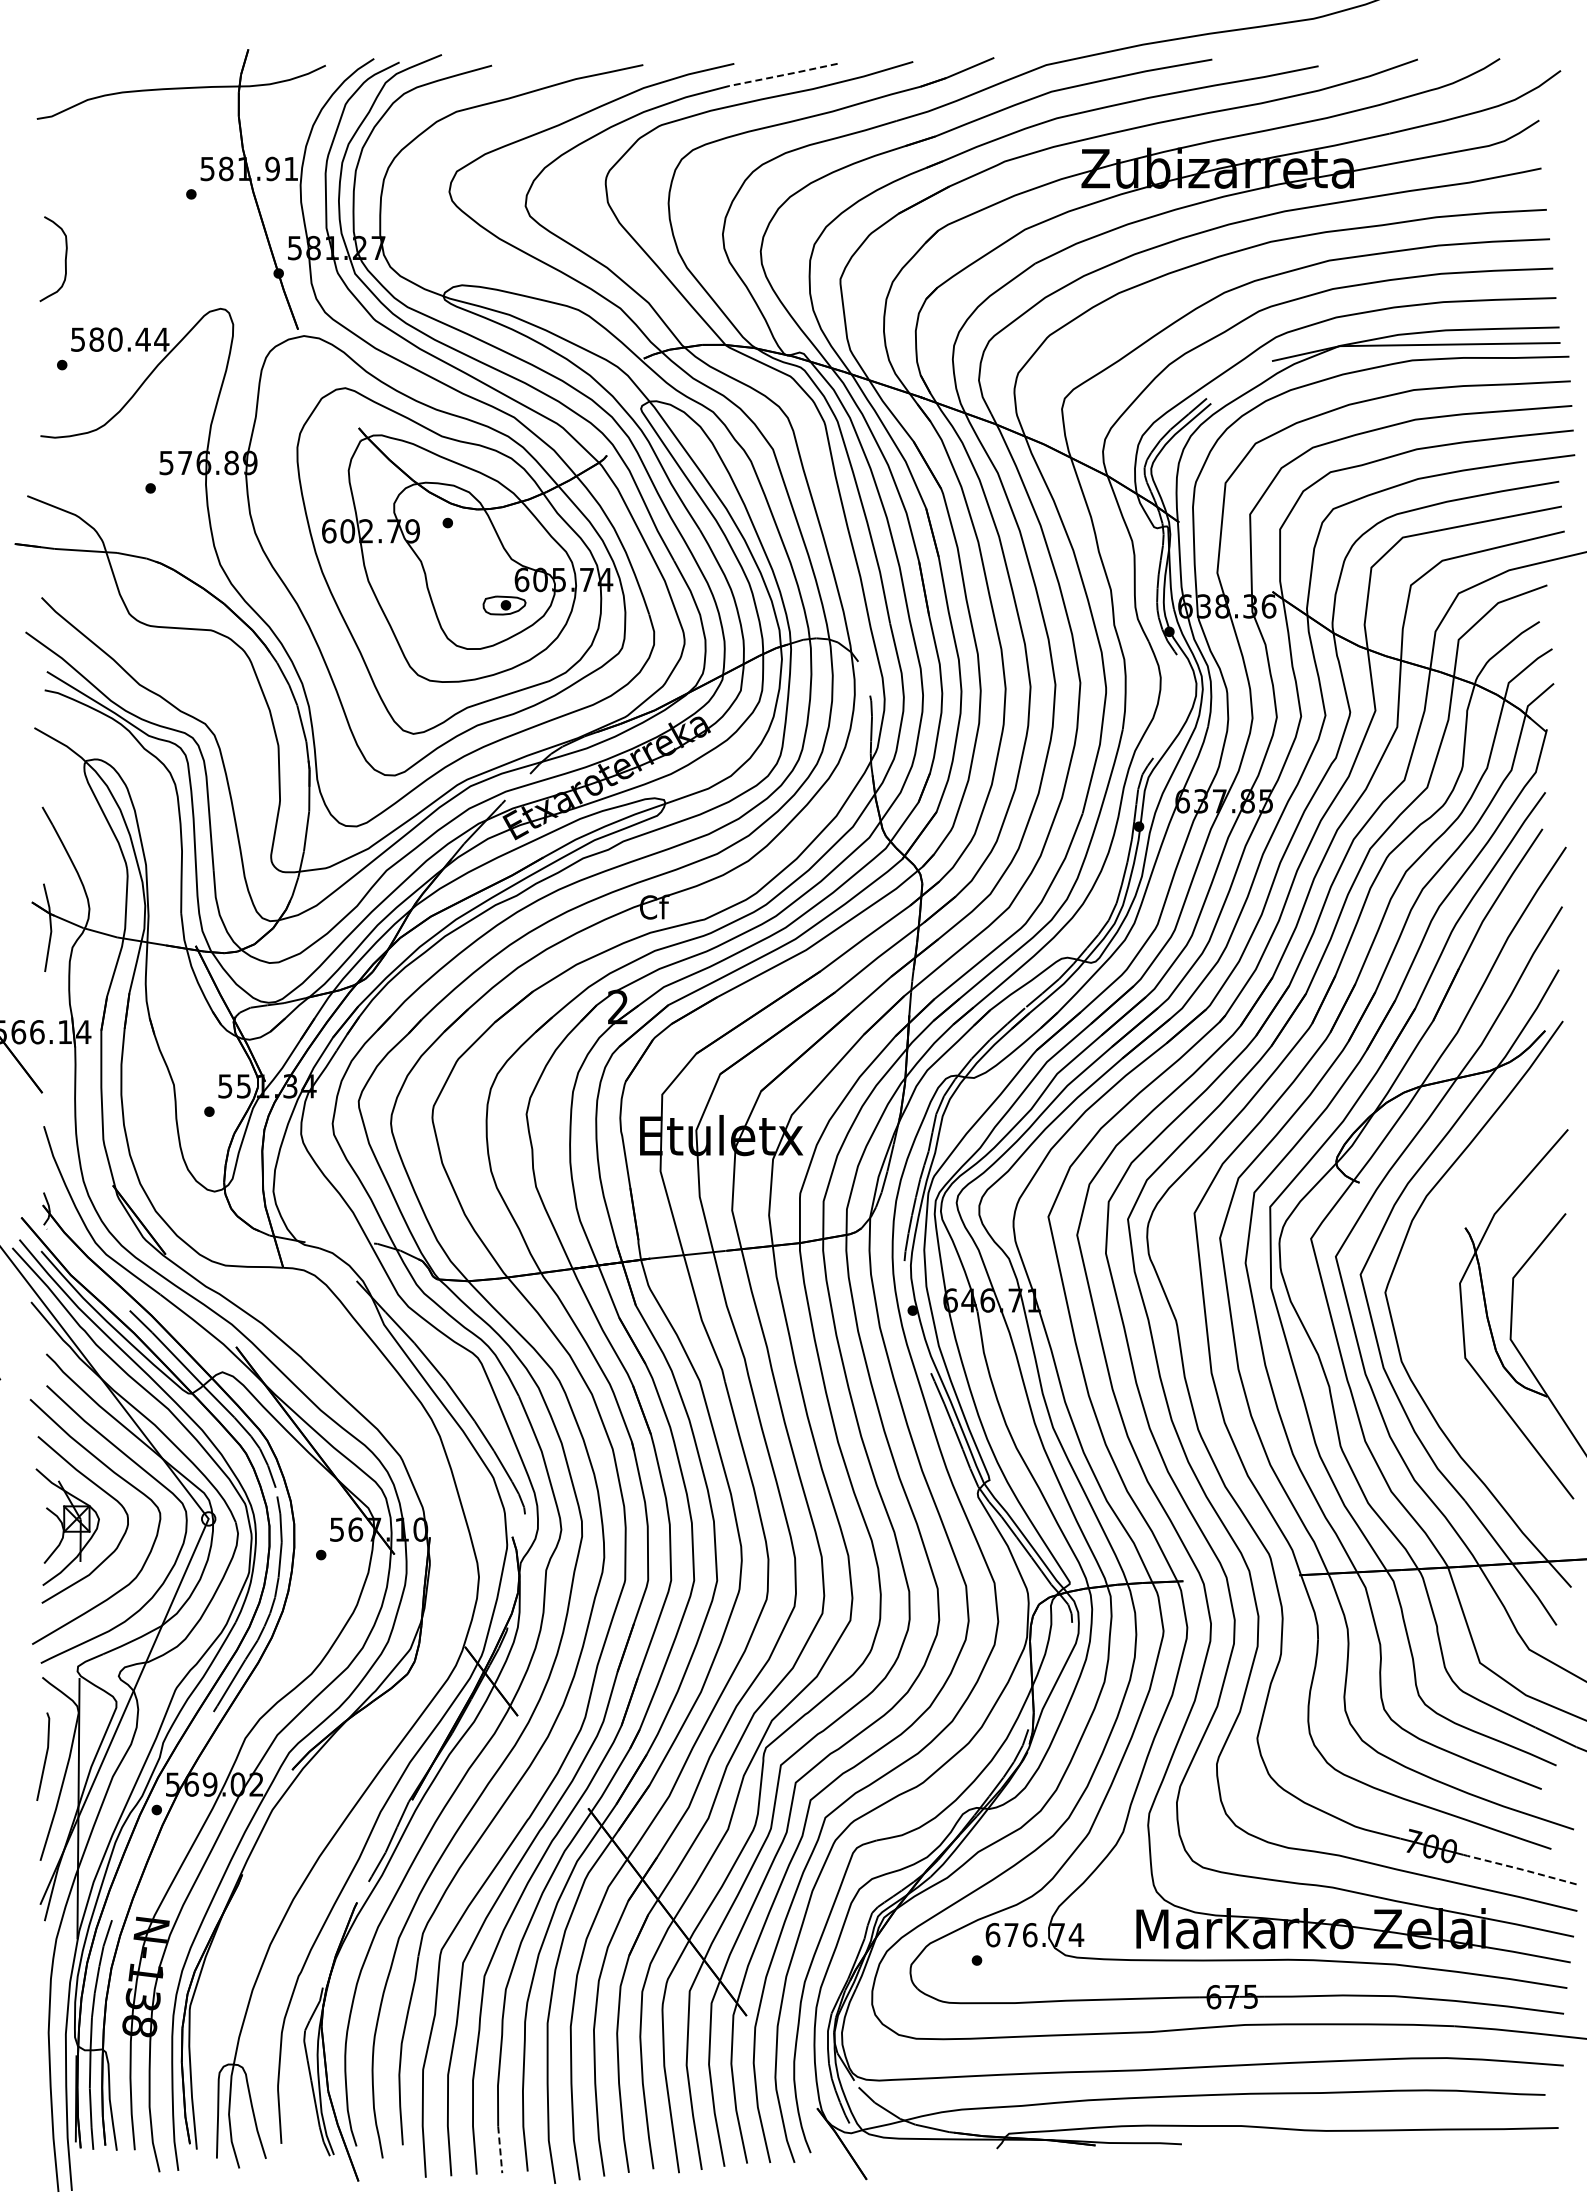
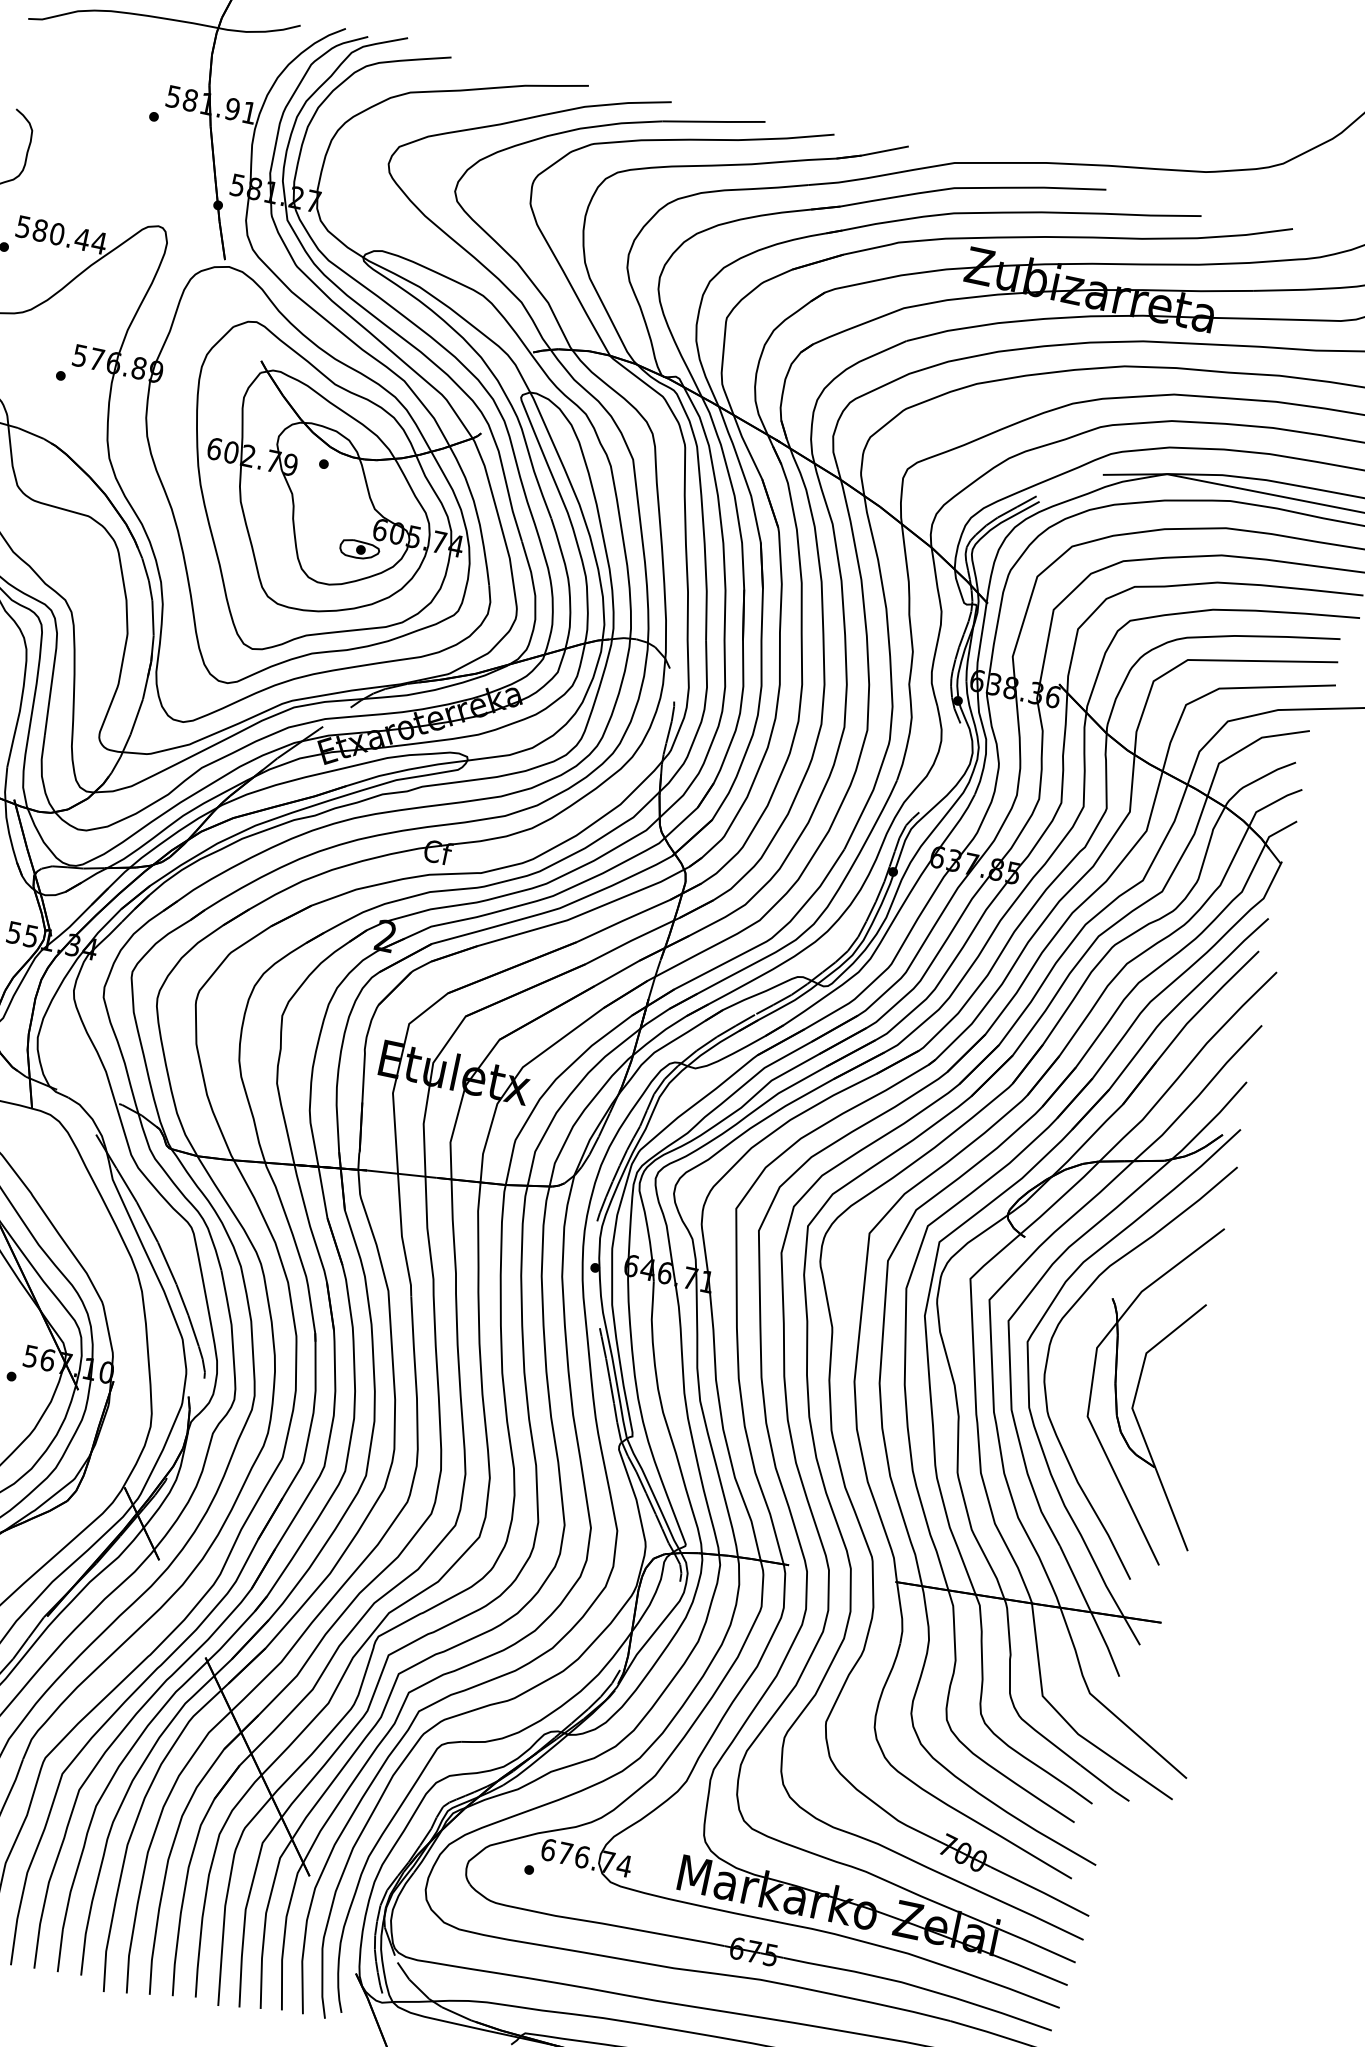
line: (782, 75) -> (713, 122), dashed -> solid
curve: (1422, 1252) -> (1068, 1312), added
line: (1520, 1869) -> (1039, 1891), dashed -> solid
line: (500, 2150) -> (60, 1951), dashed -> solid

